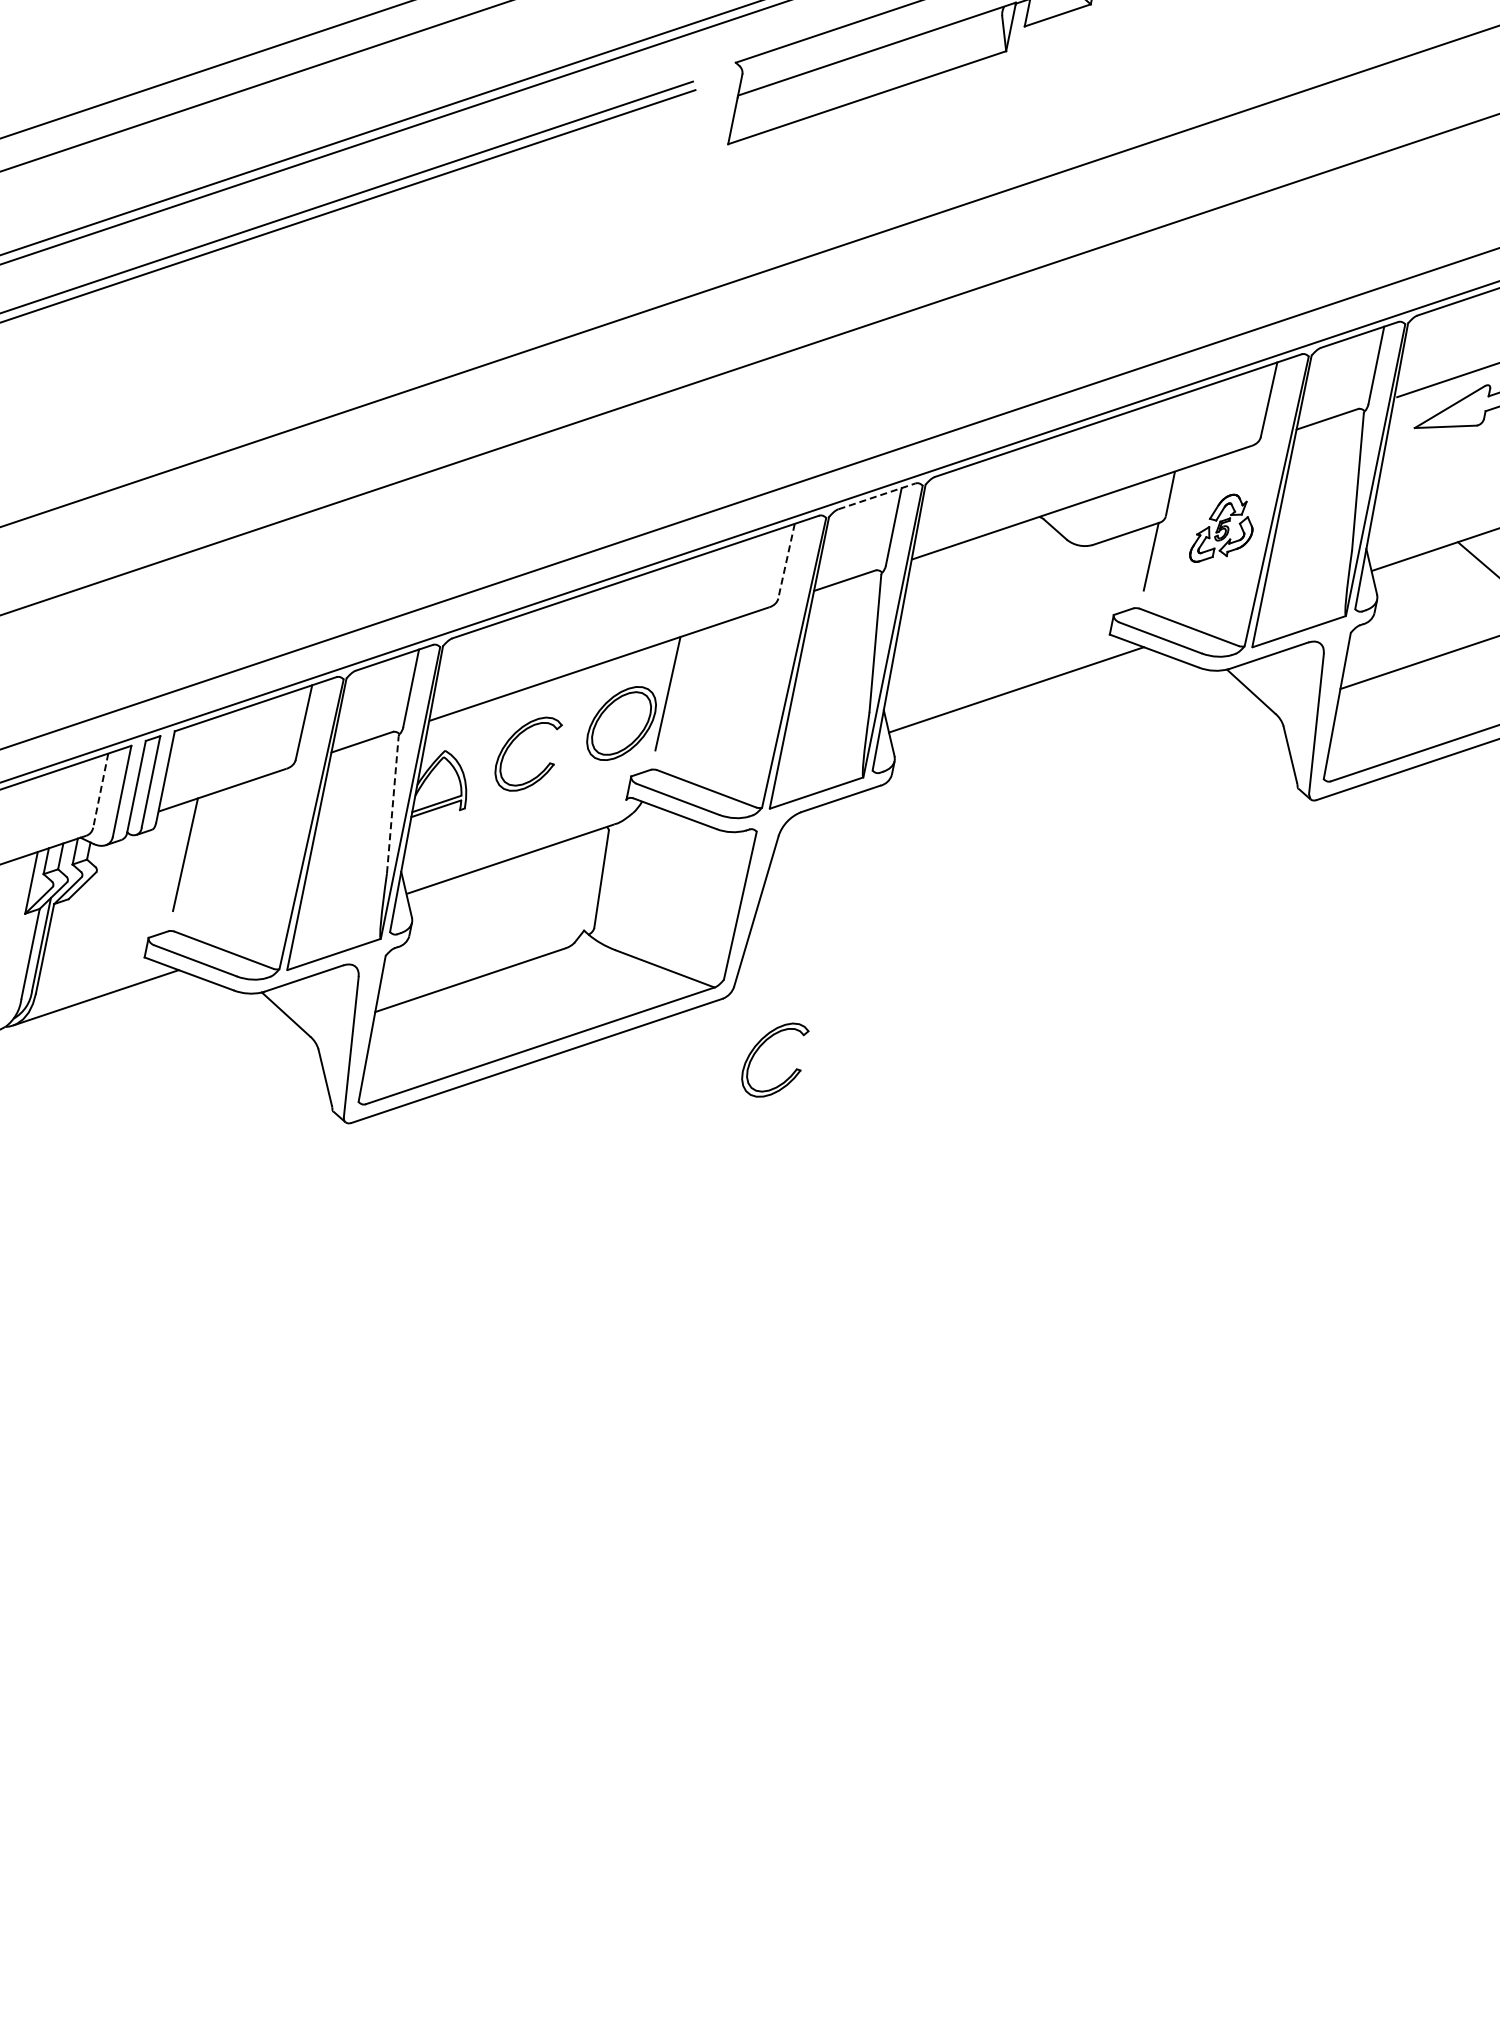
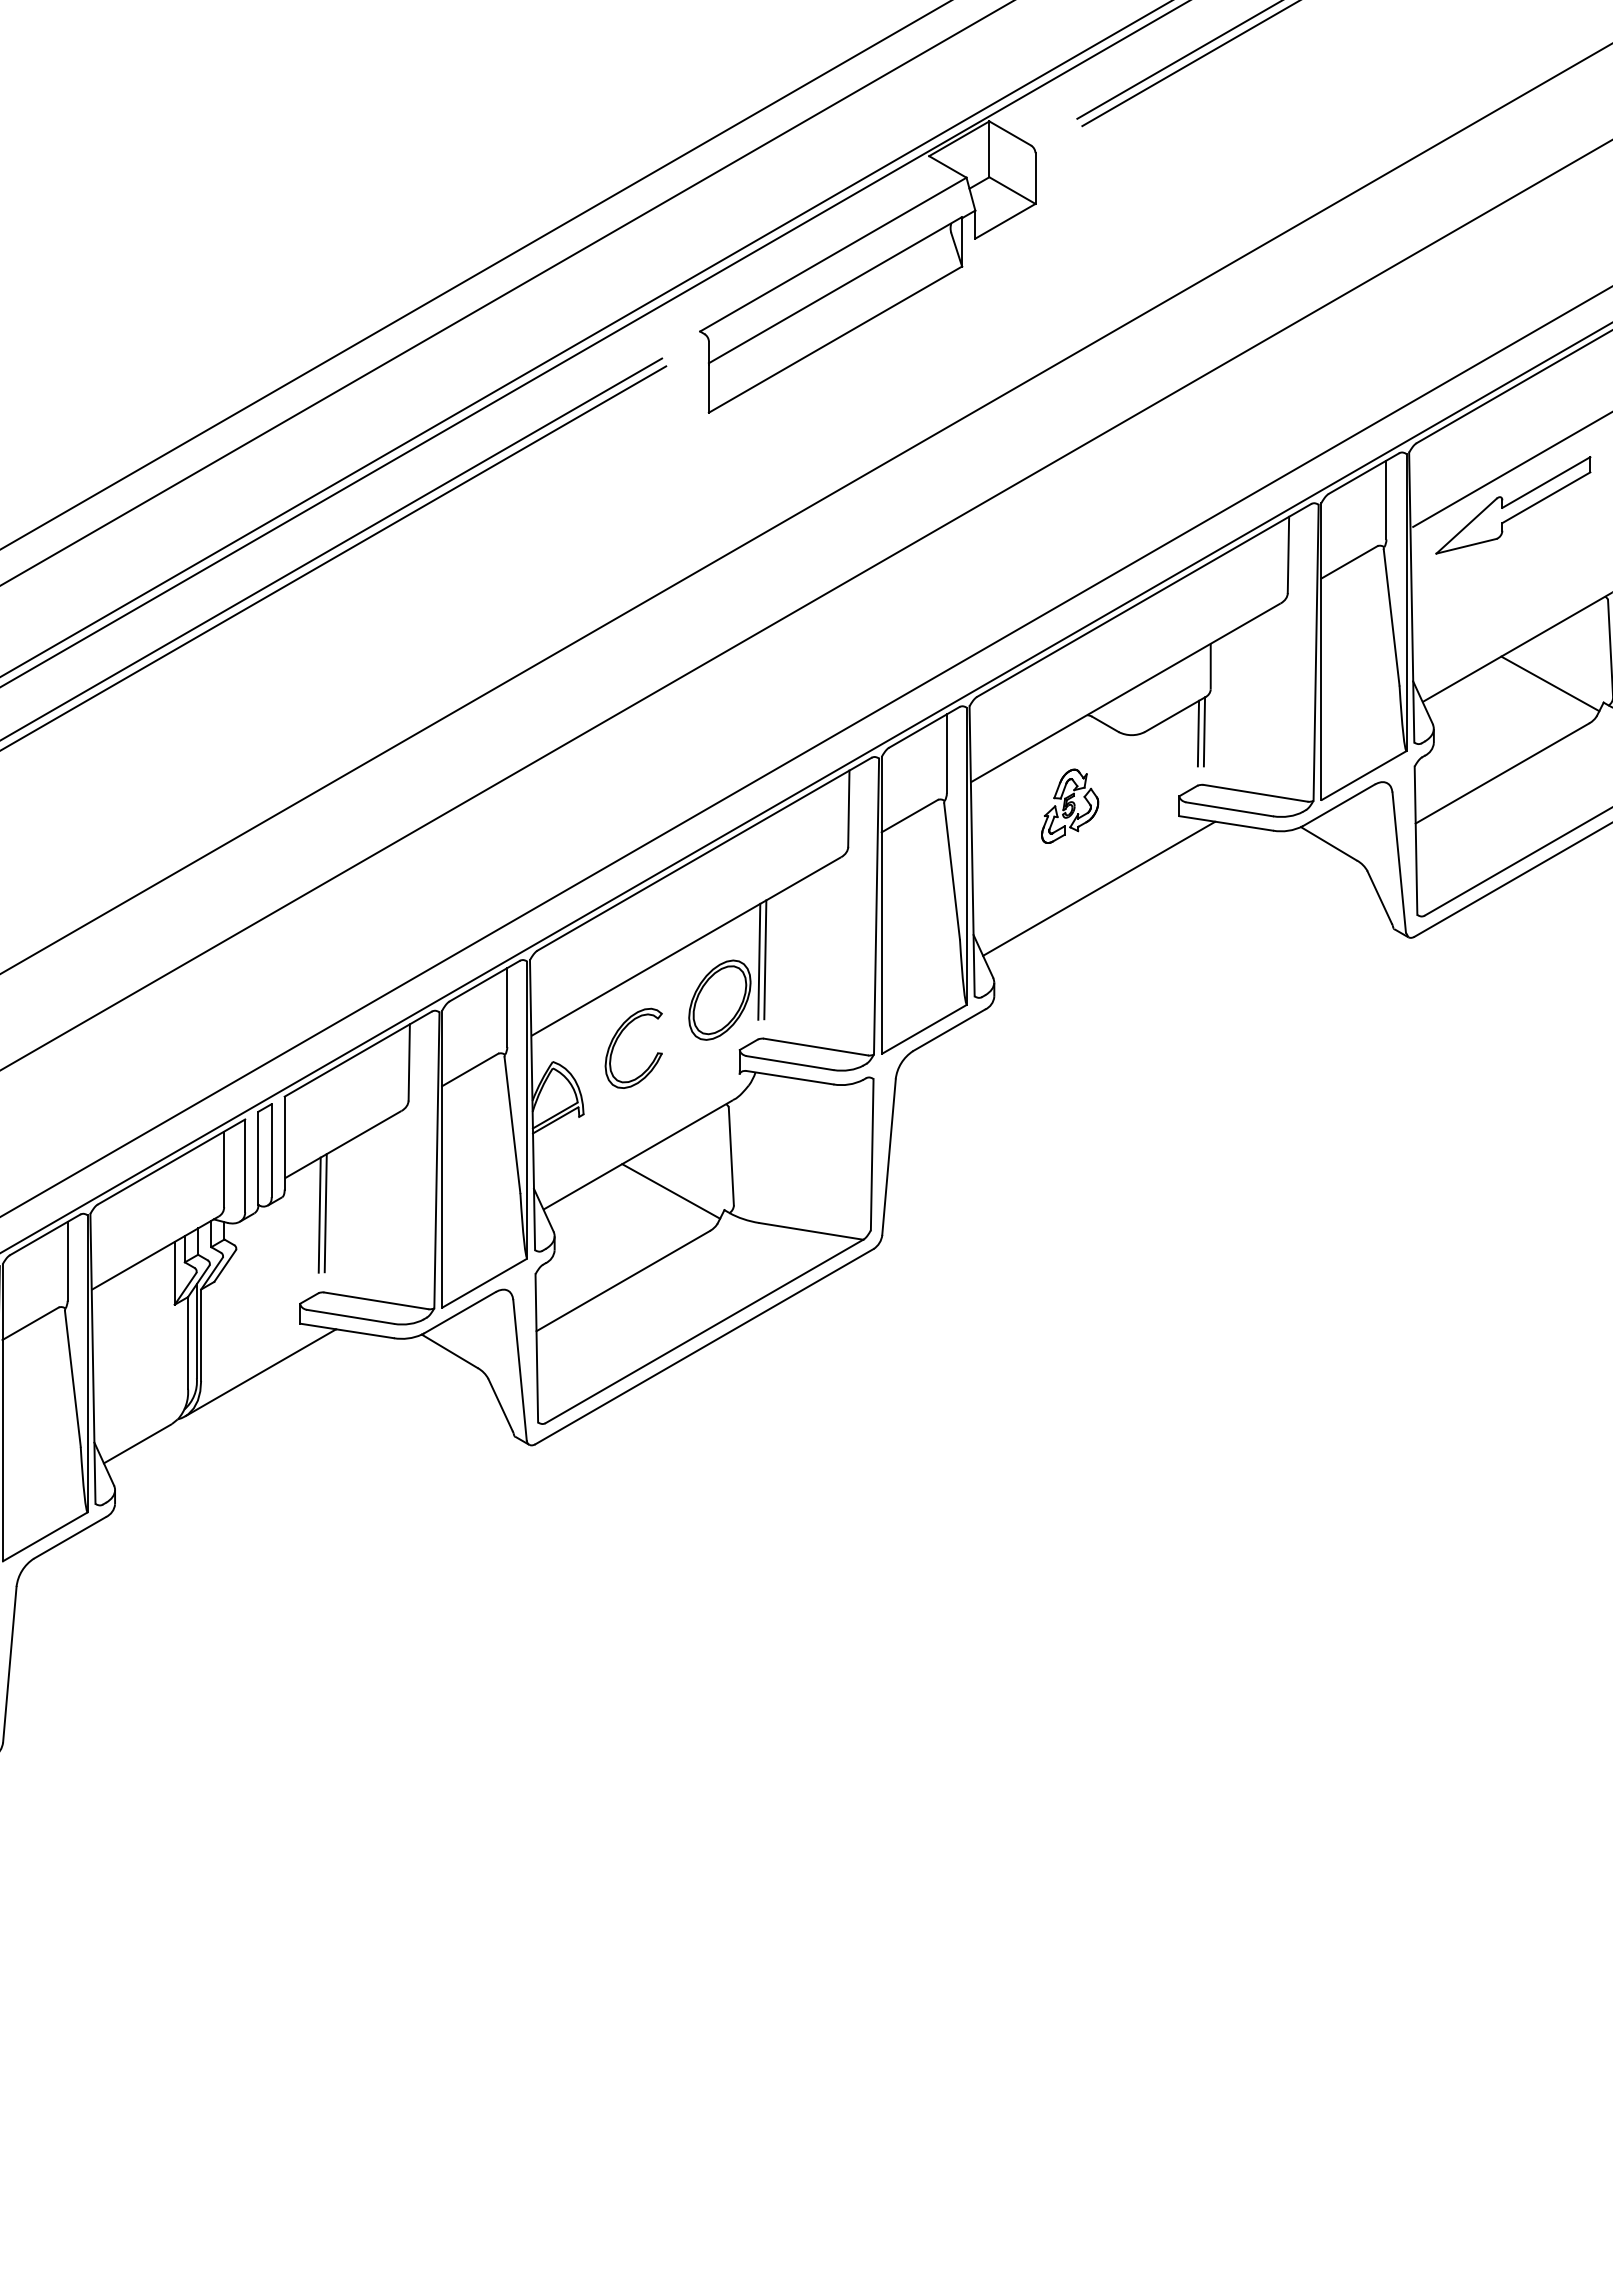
line: (877, 496) -> (924, 727), dashed -> solid
part: (1224, 529) -> (1070, 805), moved
line: (1145, 557) -> (1198, 733), added
line: (786, 561) -> (848, 809), dashed -> solid
line: (674, 692) -> (765, 959), added
line: (101, 790) -> (224, 1169), dashed -> solid
line: (392, 804) -> (512, 1124), dashed -> solid
line: (191, 854) -> (325, 1213), added
line: (535, 901) -> (671, 1191), added
part: (762, 1046) -> (921, 1287), removed

